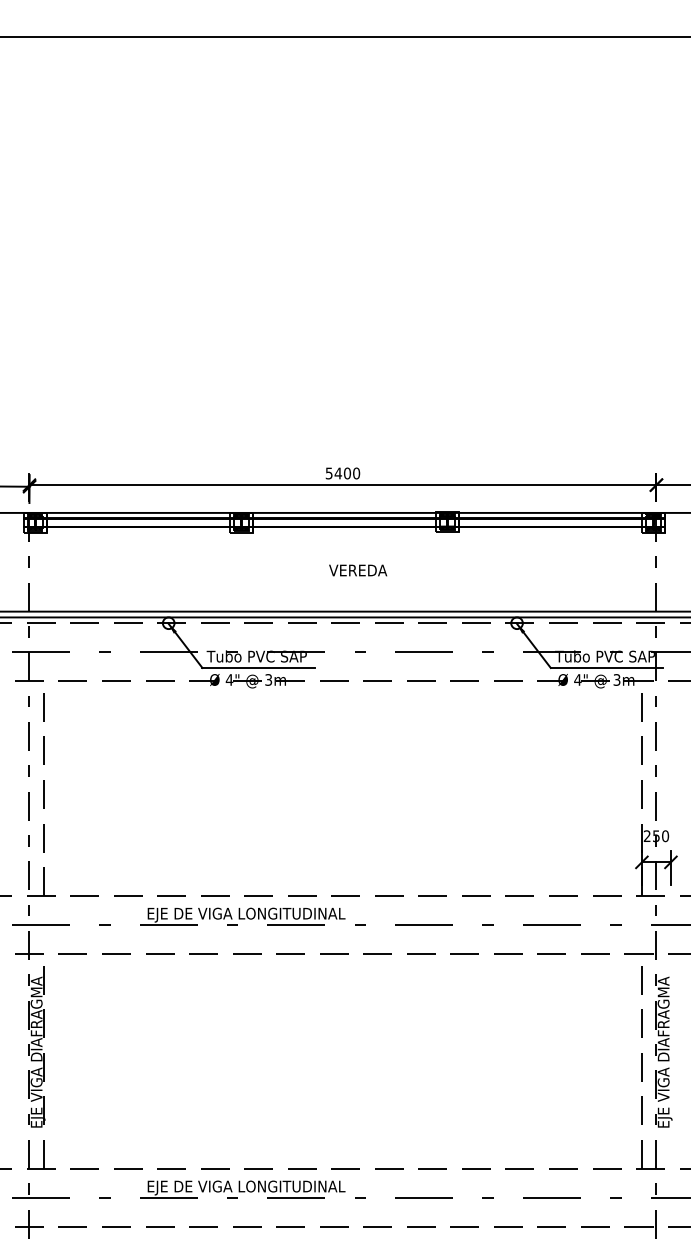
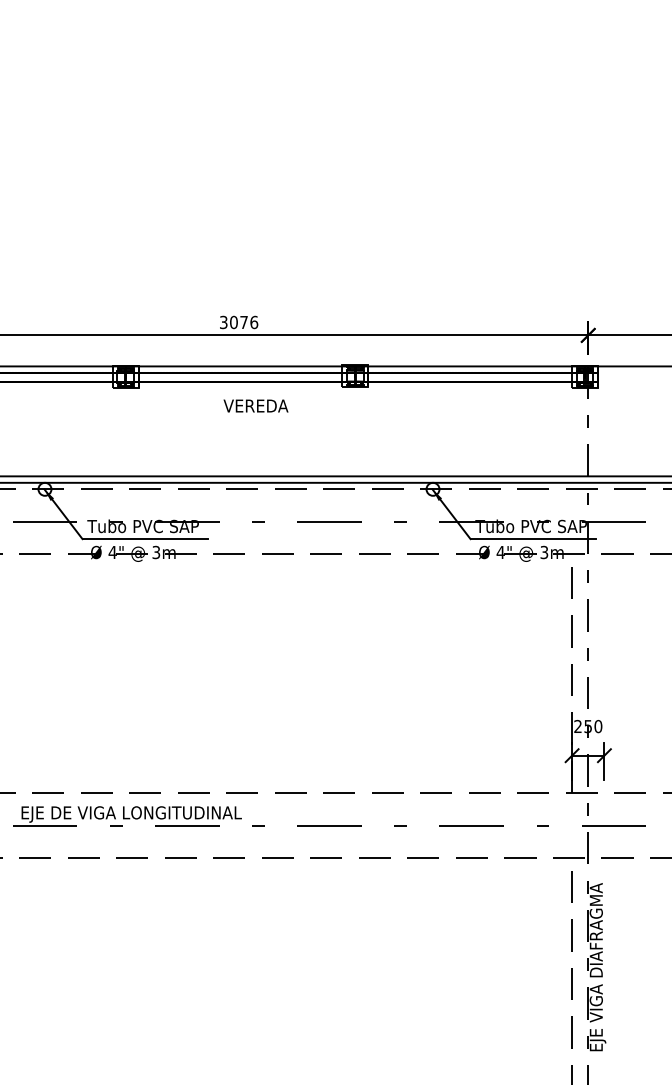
text: (343, 473) -> (239, 322), 5400 -> 3076
text: (358, 570) -> (256, 406), moved

